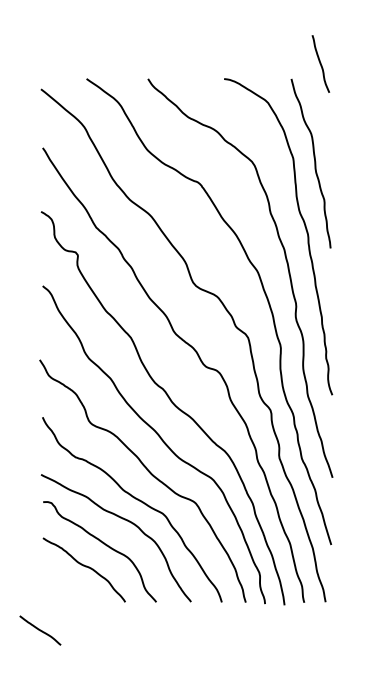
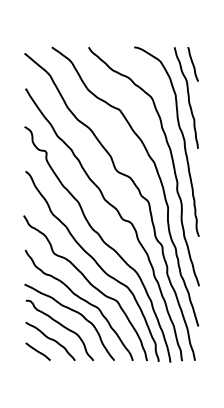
line: (319, 64) -> (192, 64), moved
line: (39, 630) -> (37, 351), moved

